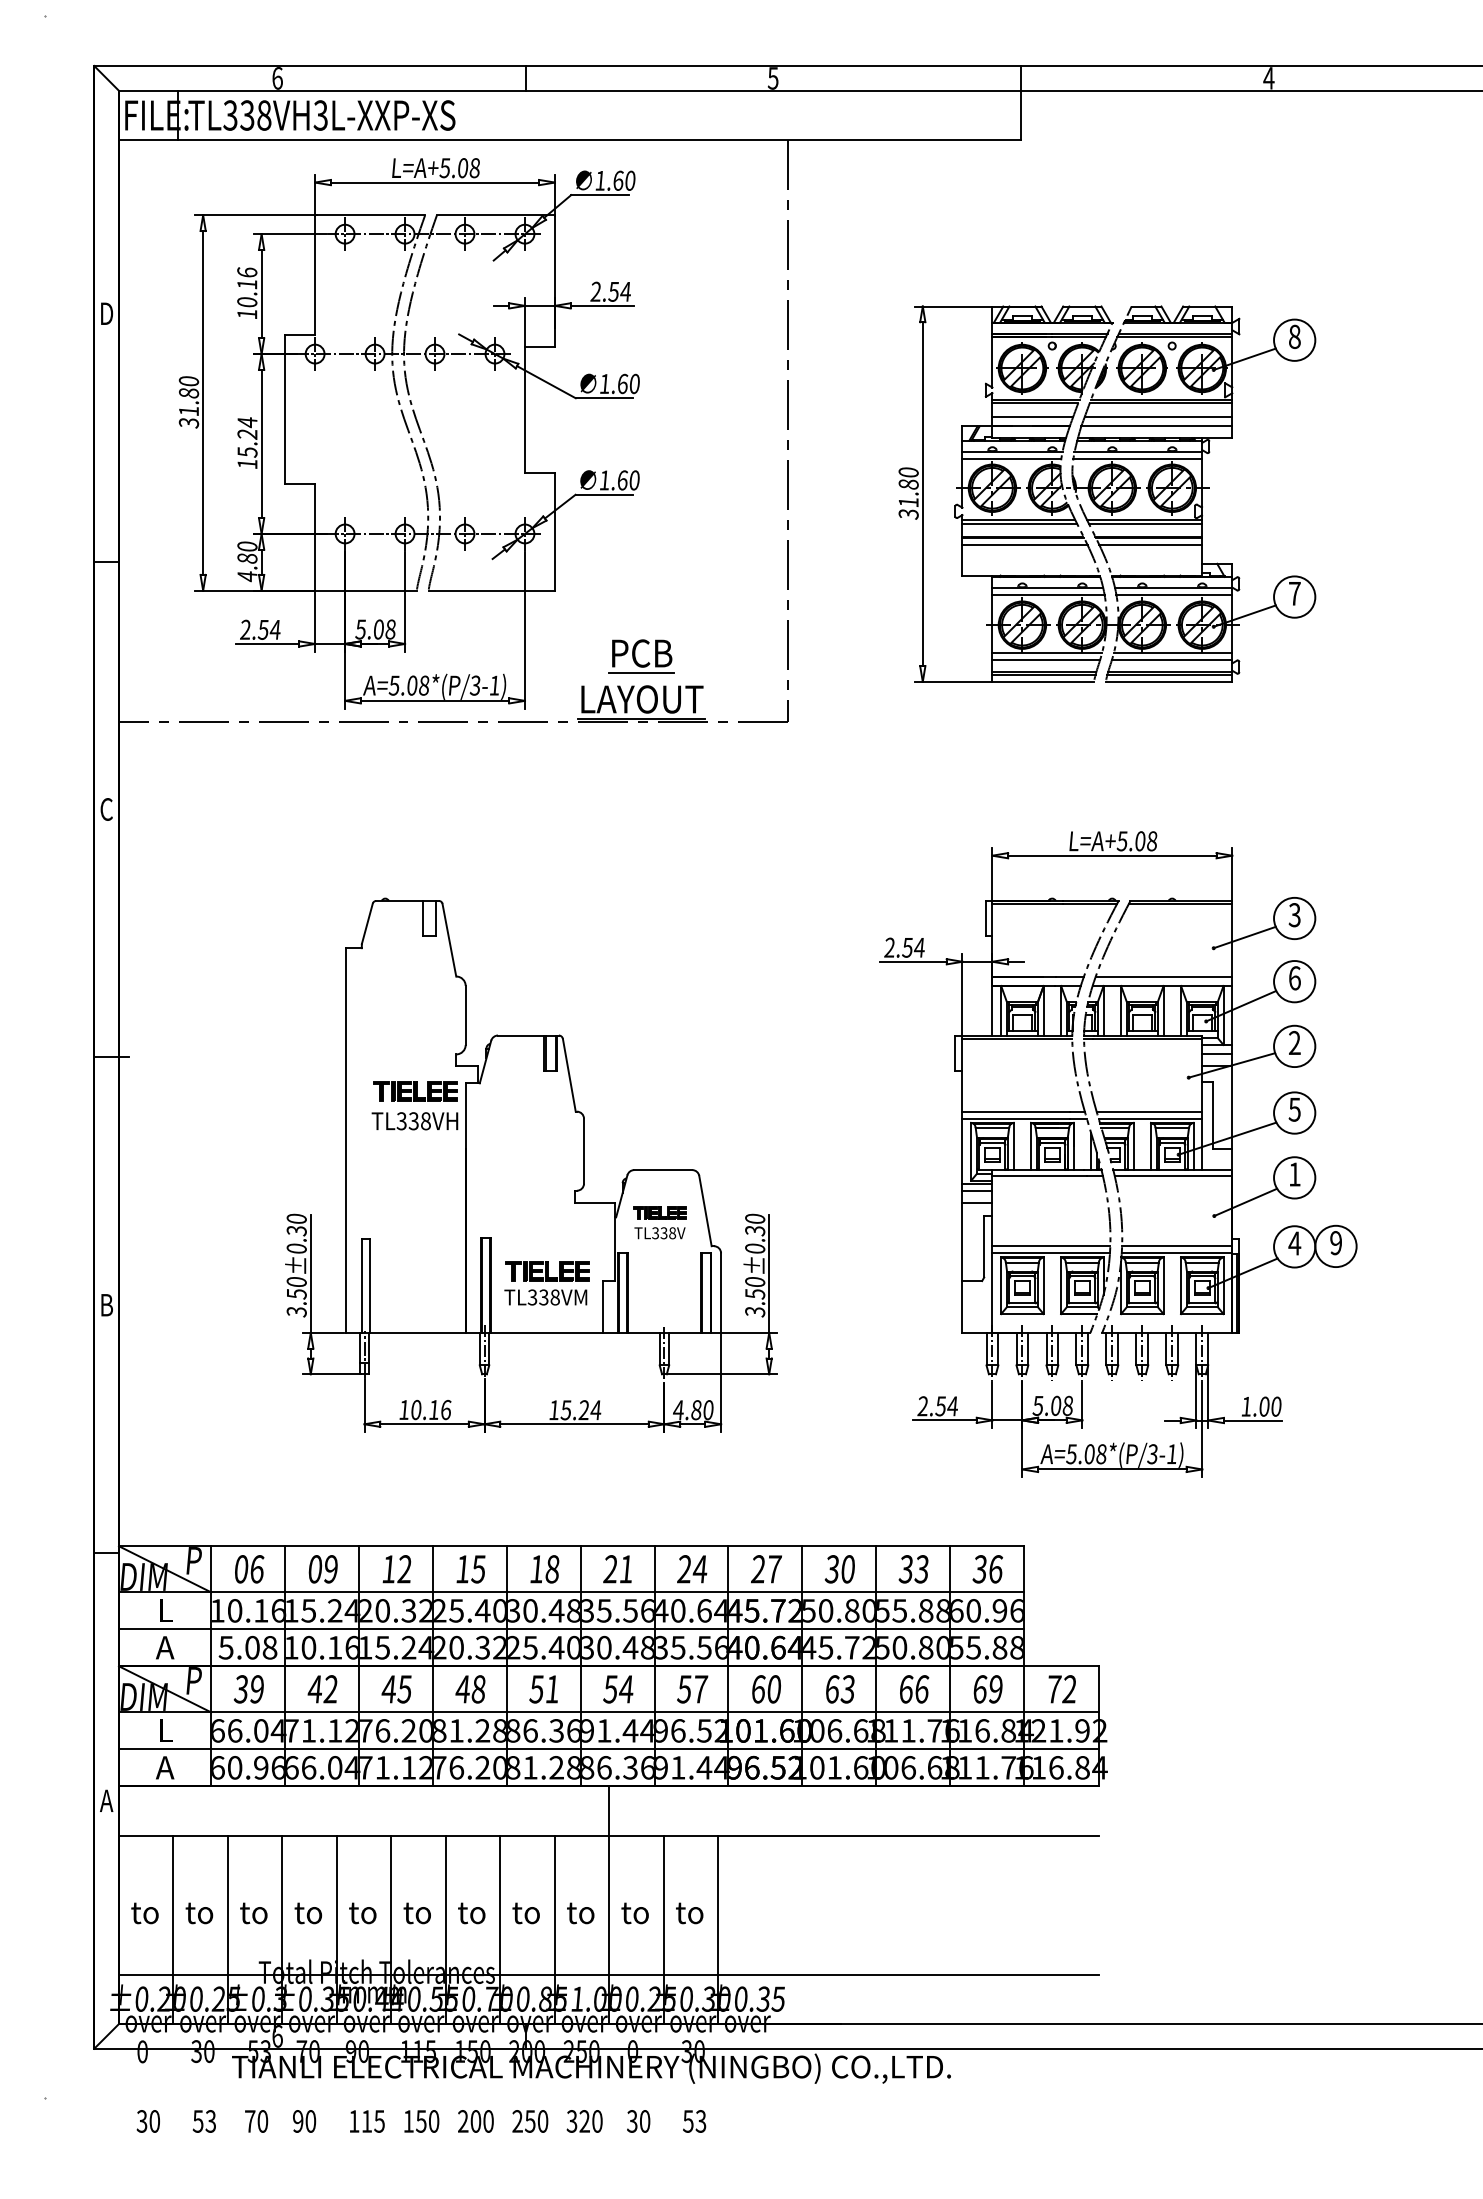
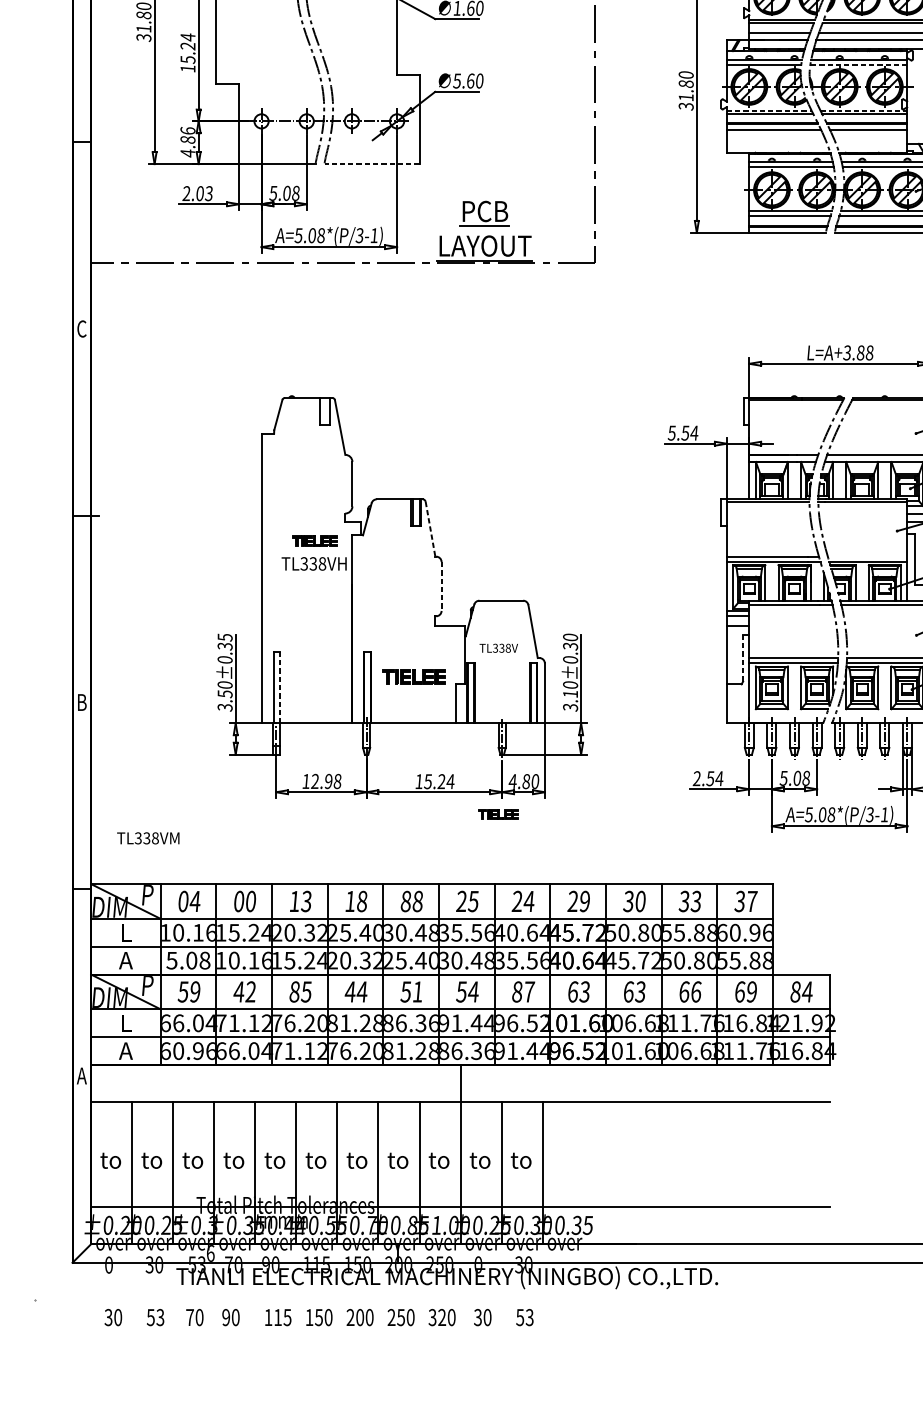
line: (1137, 458) -> (858, 64), solid -> dashed
text: (604, 480) -> (457, 81), 1.60 -> 5.60
line: (1019, 519) -> (769, 110), solid -> dashed
line: (1144, 519) -> (863, 110), solid -> dashed
text: (247, 546) -> (188, 130), 4.80 -> 4.86
line: (491, 590) -> (371, 163), solid -> dashed
text: (268, 629) -> (203, 193), 2.54 -> 2.03
text: (1131, 840) -> (854, 352), L=A+5.08 -> L=A+3.88
text: (889, 947) -> (671, 432), 2.54 -> 5.54
line: (569, 1075) -> (430, 529), solid -> dashed
part: (415, 1091) -> (314, 541), size x0.7
line: (1149, 1111) -> (867, 556), removed
line: (584, 1151) -> (441, 586), solid -> dashed
part: (659, 1212) -> (498, 814), moved
text: (296, 1218) -> (224, 637), 3.50±0.30 -> 3.50±0.35
line: (984, 1246) -> (743, 658), solid -> dashed
line: (369, 1285) -> (279, 687), solid -> dashed
text: (755, 1294) -> (570, 694), 3.50±0.30 -> 3.10±0.30
text: (545, 1297) -> (148, 838), moved
text: (430, 1409) -> (325, 781), 10.16 -> 12.98
text: (256, 1569) -> (194, 901), 06 -> 04
text: (330, 1569) -> (250, 901), 09 -> 00
text: (404, 1569) -> (306, 901), 12 -> 13
text: (478, 1569) -> (362, 901), 15 -> 18
text: (536, 1569) -> (405, 901), 18 -> 88
text: (626, 1569) -> (473, 901), 21 -> 25
text: (774, 1569) -> (585, 901), 27 -> 29
text: (996, 1569) -> (752, 901), 36 -> 37
text: (240, 1688) -> (182, 991), 39 -> 59
text: (388, 1689) -> (294, 992), 45 -> 85
text: (478, 1689) -> (362, 992), 48 -> 44
text: (684, 1689) -> (517, 992), 57 -> 87
text: (773, 1689) -> (584, 992), 60 -> 63
text: (1061, 1689) -> (801, 992), 72 -> 84

